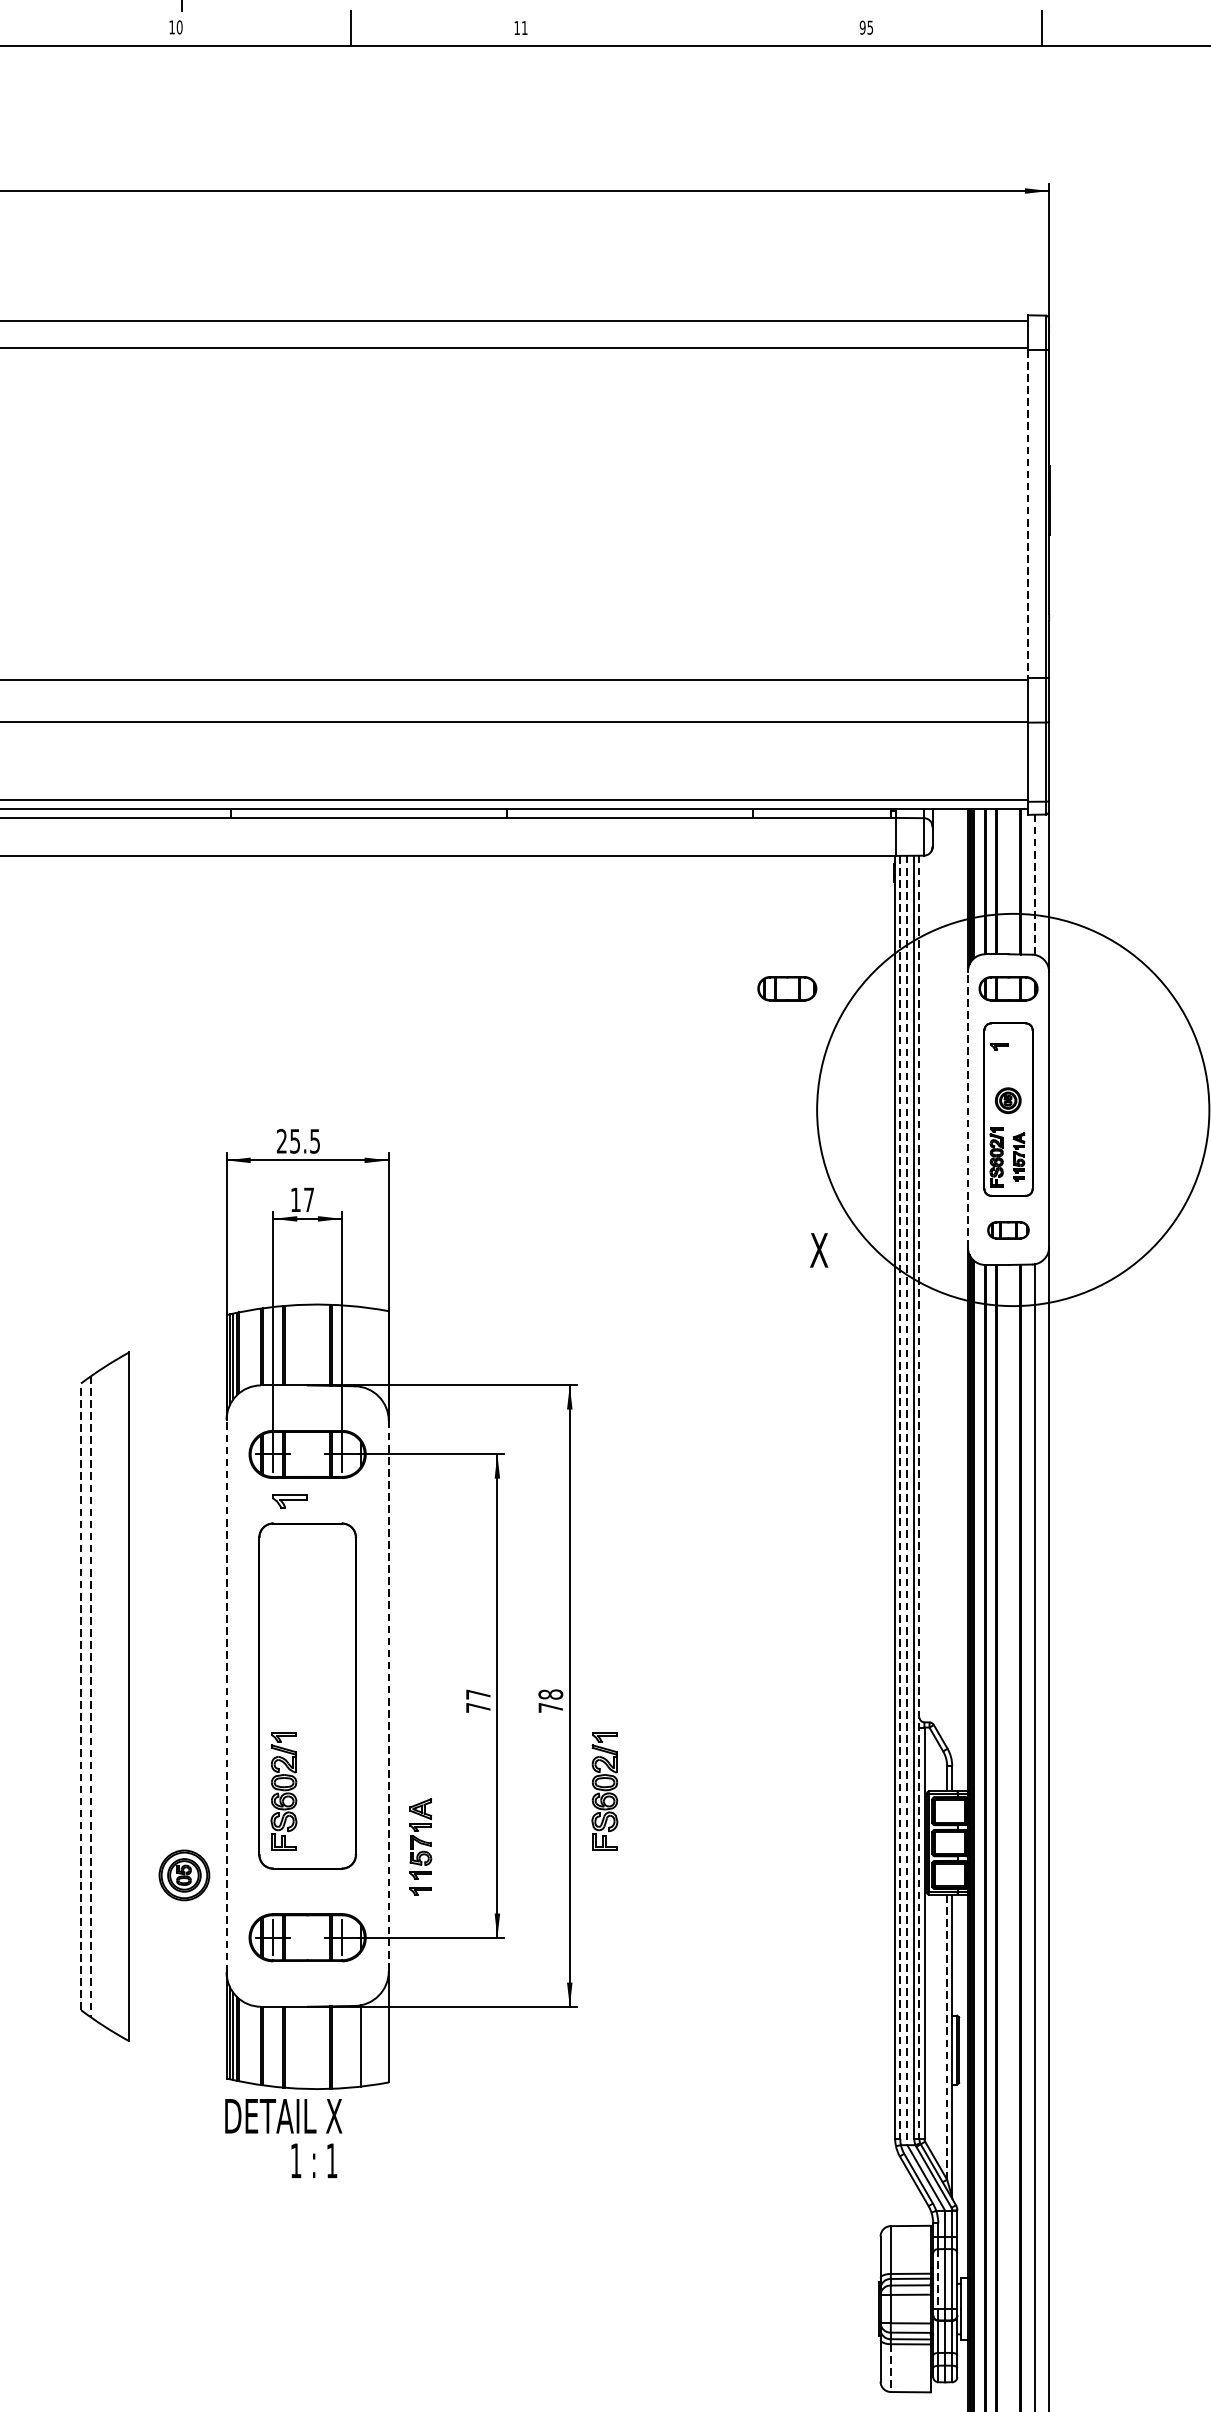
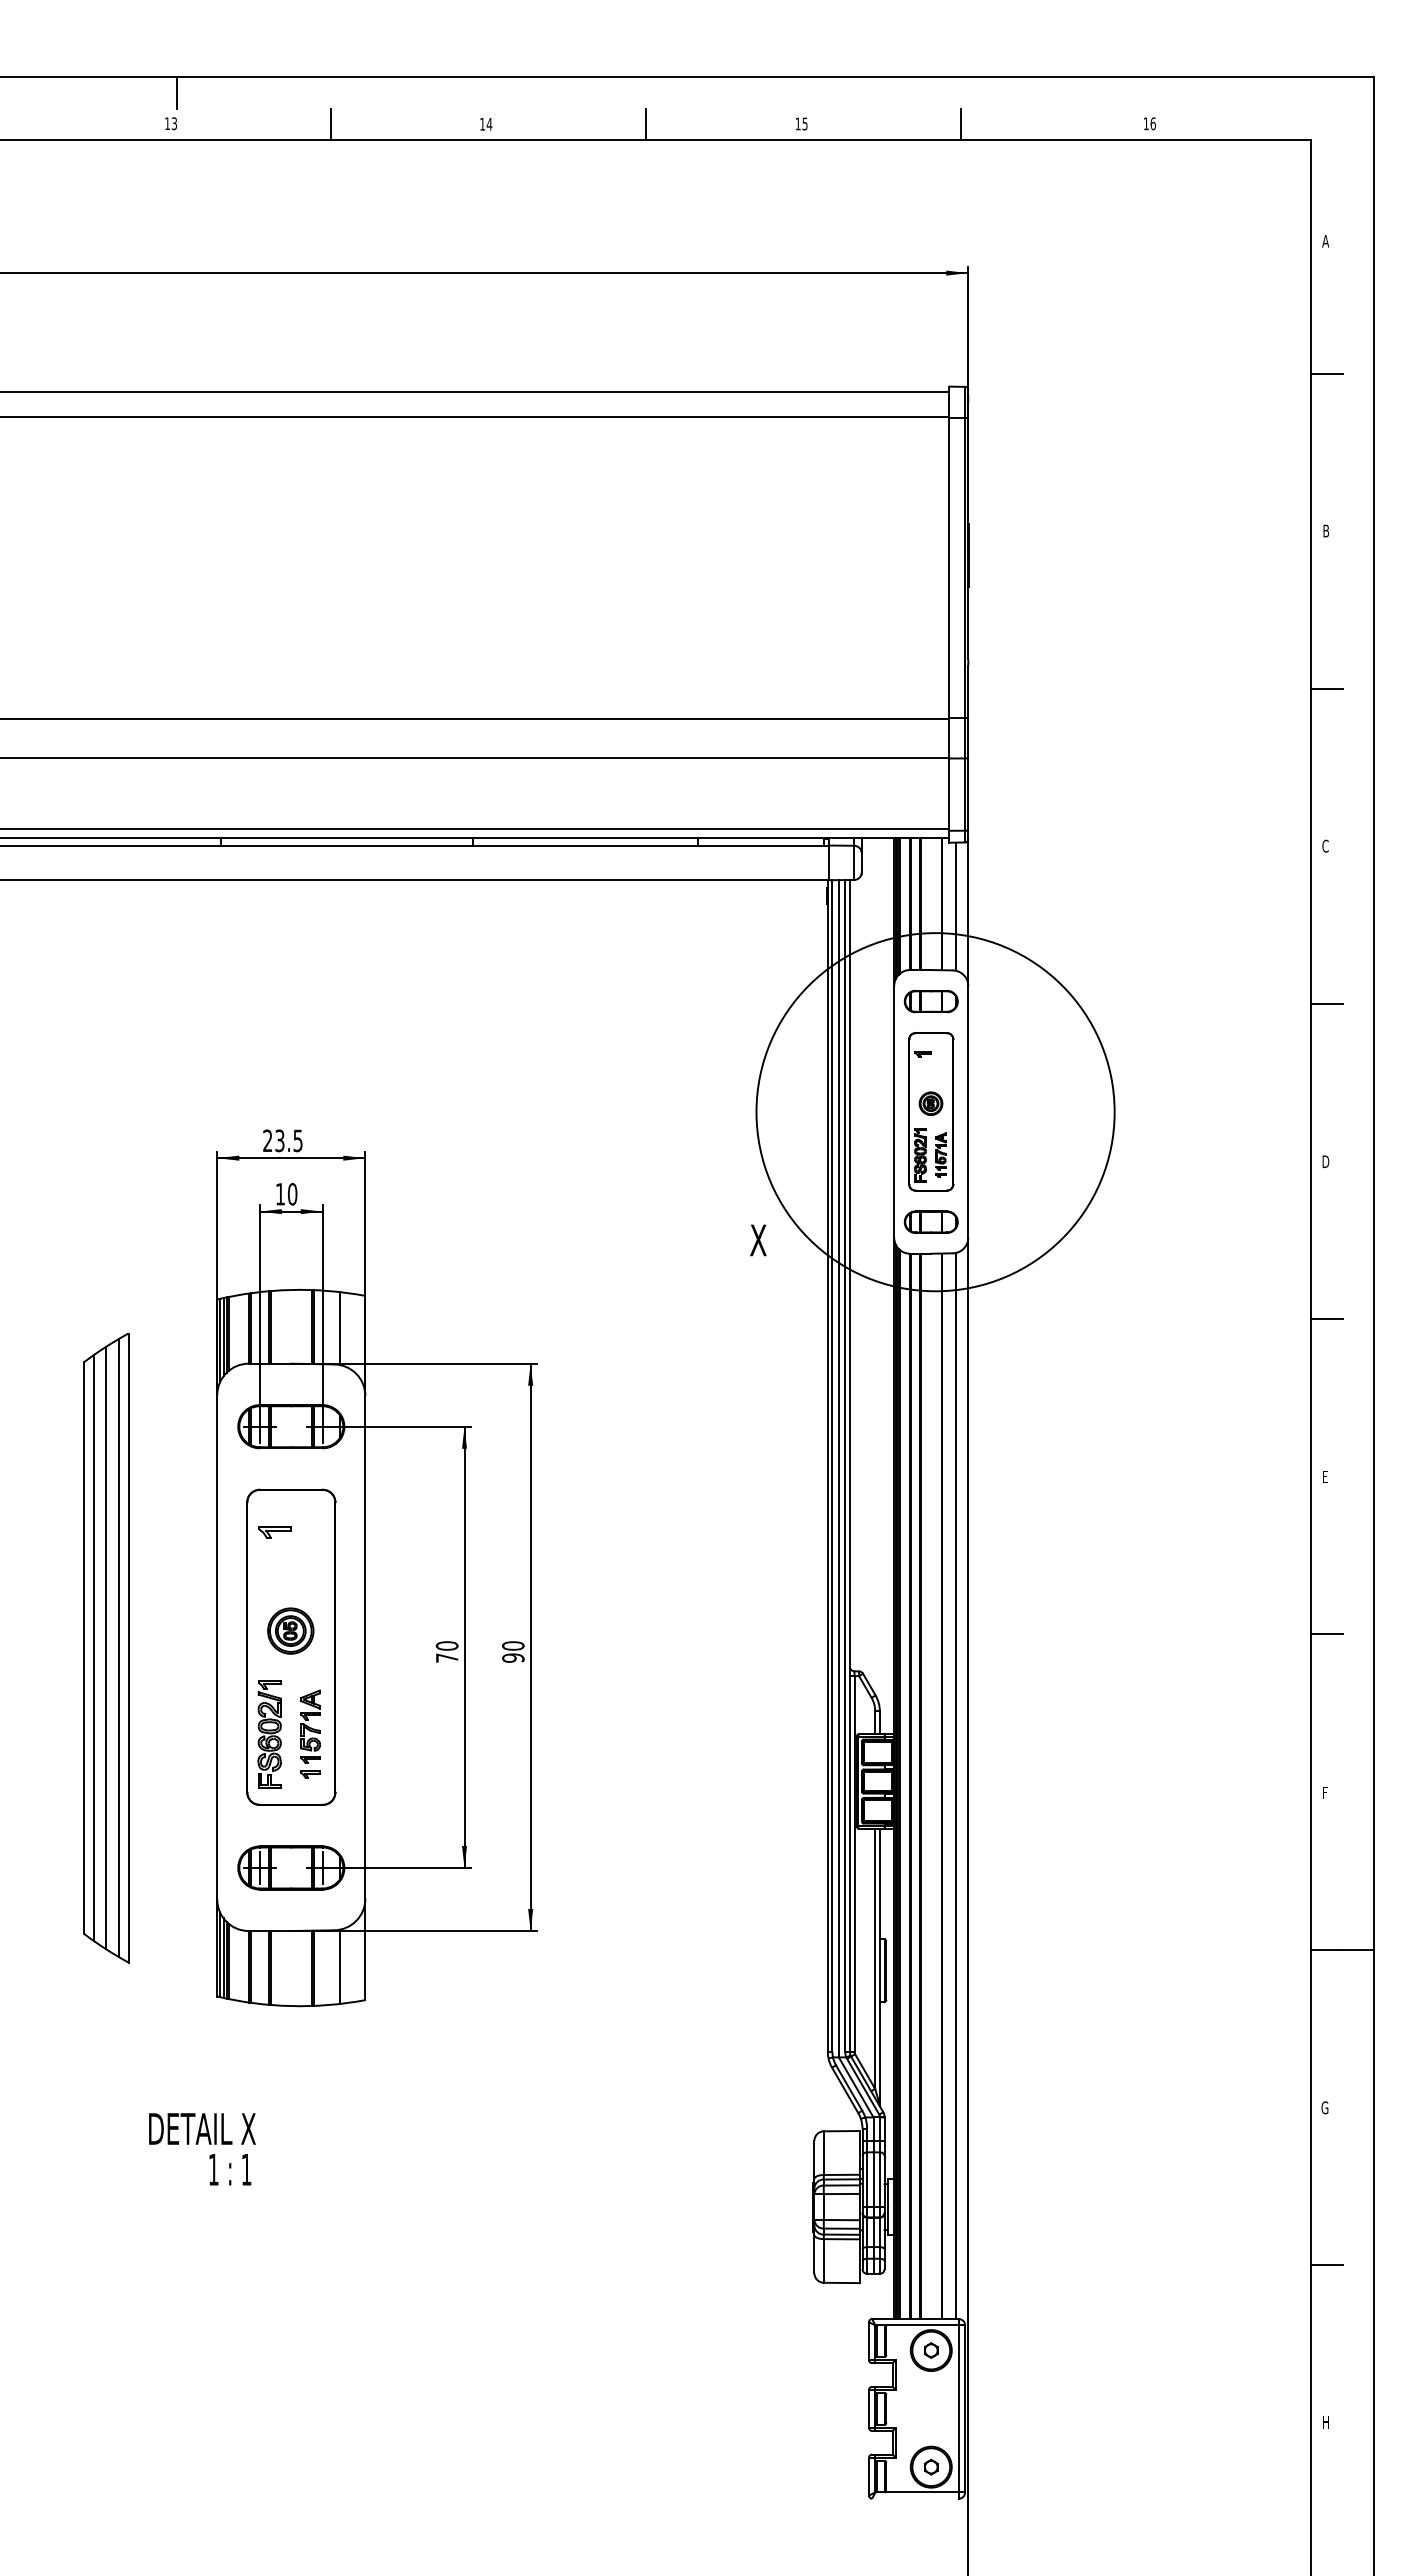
text: (179, 27) -> (174, 123), 10 -> 13
text: (862, 27) -> (797, 123), 95 -> 15
text: (524, 28) -> (489, 124), 11 -> 14
line: (696, 28) -> (646, 124), added
line: (1028, 514) -> (949, 568), dashed -> solid
line: (1035, 885) -> (955, 907), dashed -> solid
part: (786, 988) -> (728, 1001), removed
line: (968, 1109) -> (894, 1111), dashed -> solid
text: (294, 1140) -> (279, 1140), 25.5 -> 23.5
text: (308, 1200) -> (292, 1194), 17 -> 10
part: (1007, 1229) -> (930, 1221), size x1.43
line: (361, 1346) -> (340, 1328), added
line: (918, 1496) -> (849, 1465), dashed -> solid
line: (900, 1498) -> (832, 1466), dashed -> solid
line: (906, 1500) -> (838, 1468), dashed -> solid
part: (289, 1501) -> (274, 1532), moved
text: (477, 1694) -> (446, 1645), 77 -> 70
line: (226, 1695) -> (217, 1646), dashed -> solid
line: (81, 1696) -> (84, 1647), dashed -> solid
line: (105, 1696) -> (106, 1647), added
line: (119, 1696) -> (119, 1647), added
line: (388, 1696) -> (365, 1647), dashed -> solid
line: (91, 1697) -> (93, 1648), dashed -> solid
text: (550, 1700) -> (513, 1651), 78 -> 90
part: (604, 1791) -> (562, 1734), removed
part: (420, 1846) -> (310, 1733), moved
part: (184, 1874) -> (290, 1630), moved
line: (947, 2036) -> (875, 1958), dashed -> solid
text: (283, 2138) -> (202, 2149), moved
line: (938, 2279) -> (867, 2180), dashed -> solid
line: (890, 2367) -> (823, 2260), dashed -> solid

